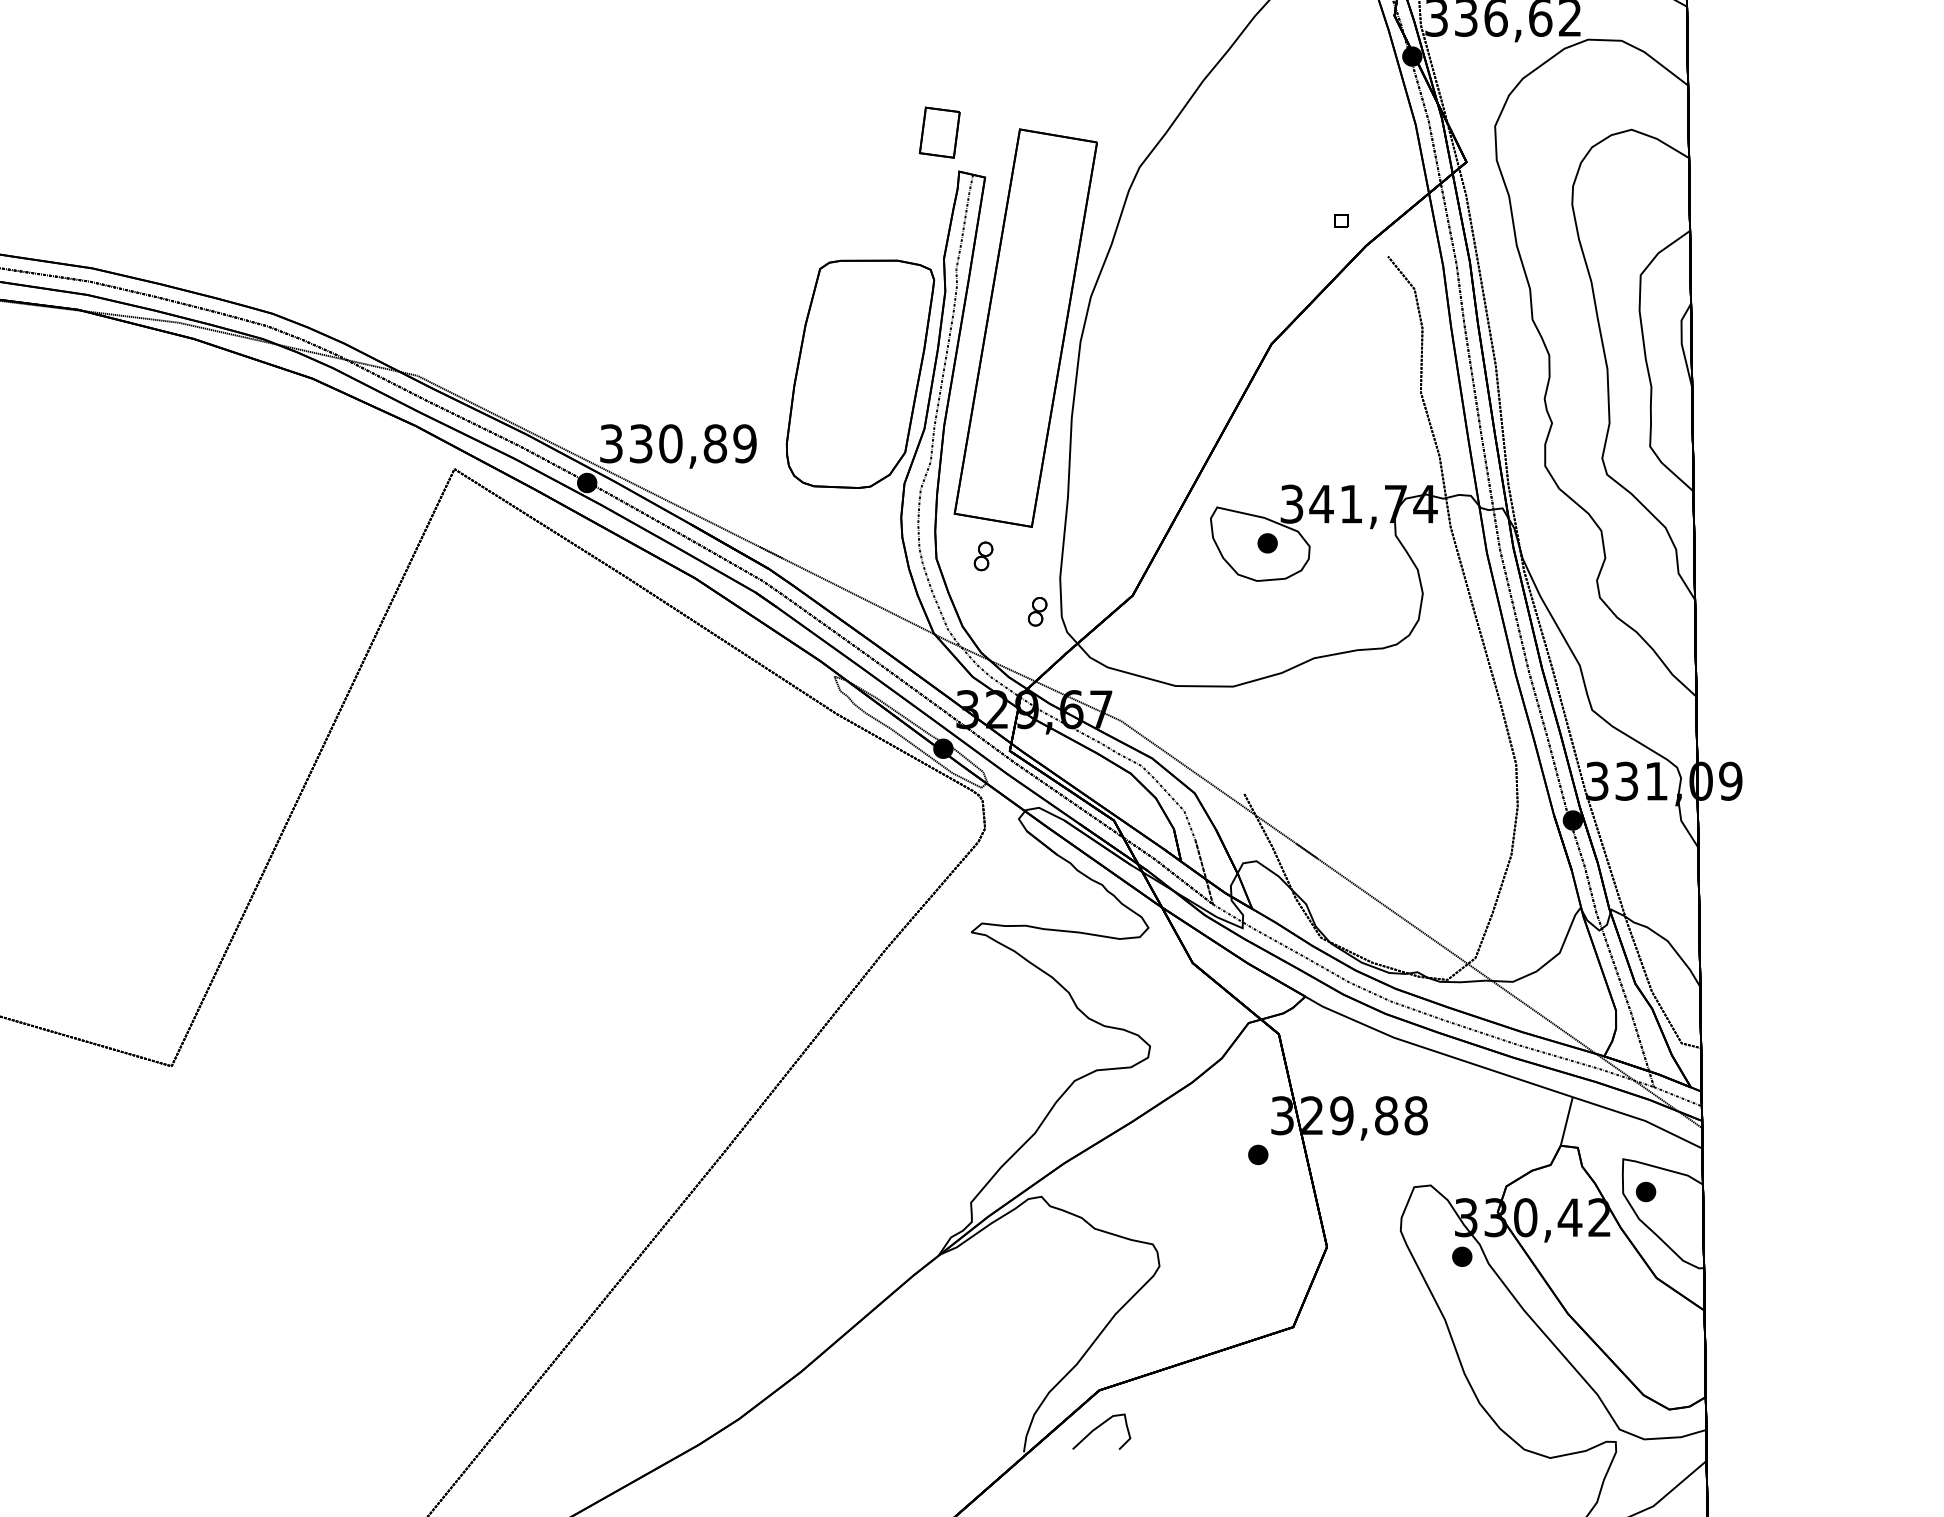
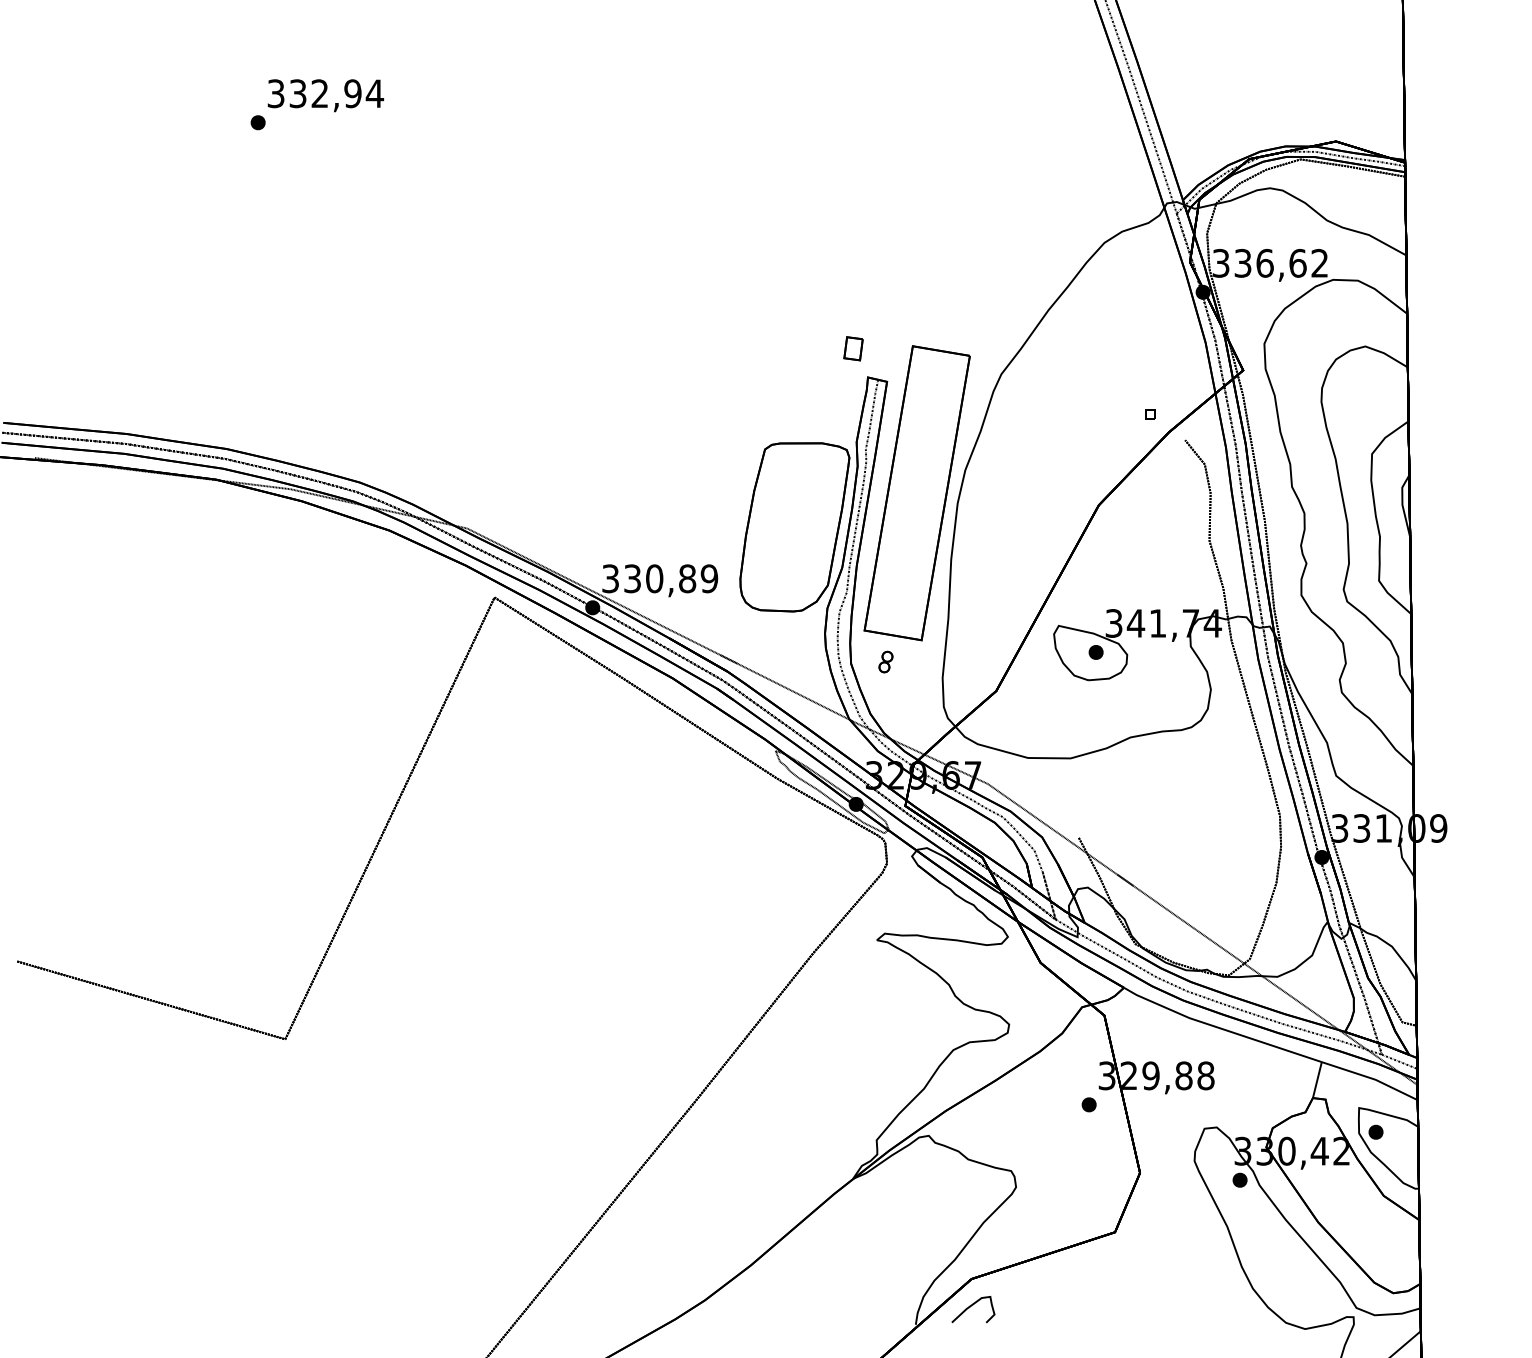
part: (939, 132) -> (853, 348), size x0.62
part: (1037, 611) -> (925, 702), removed

